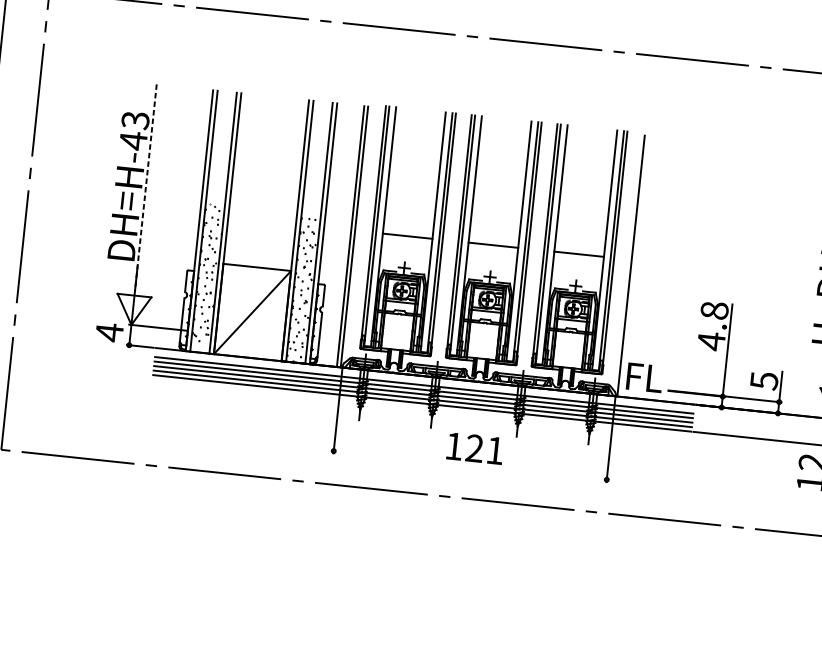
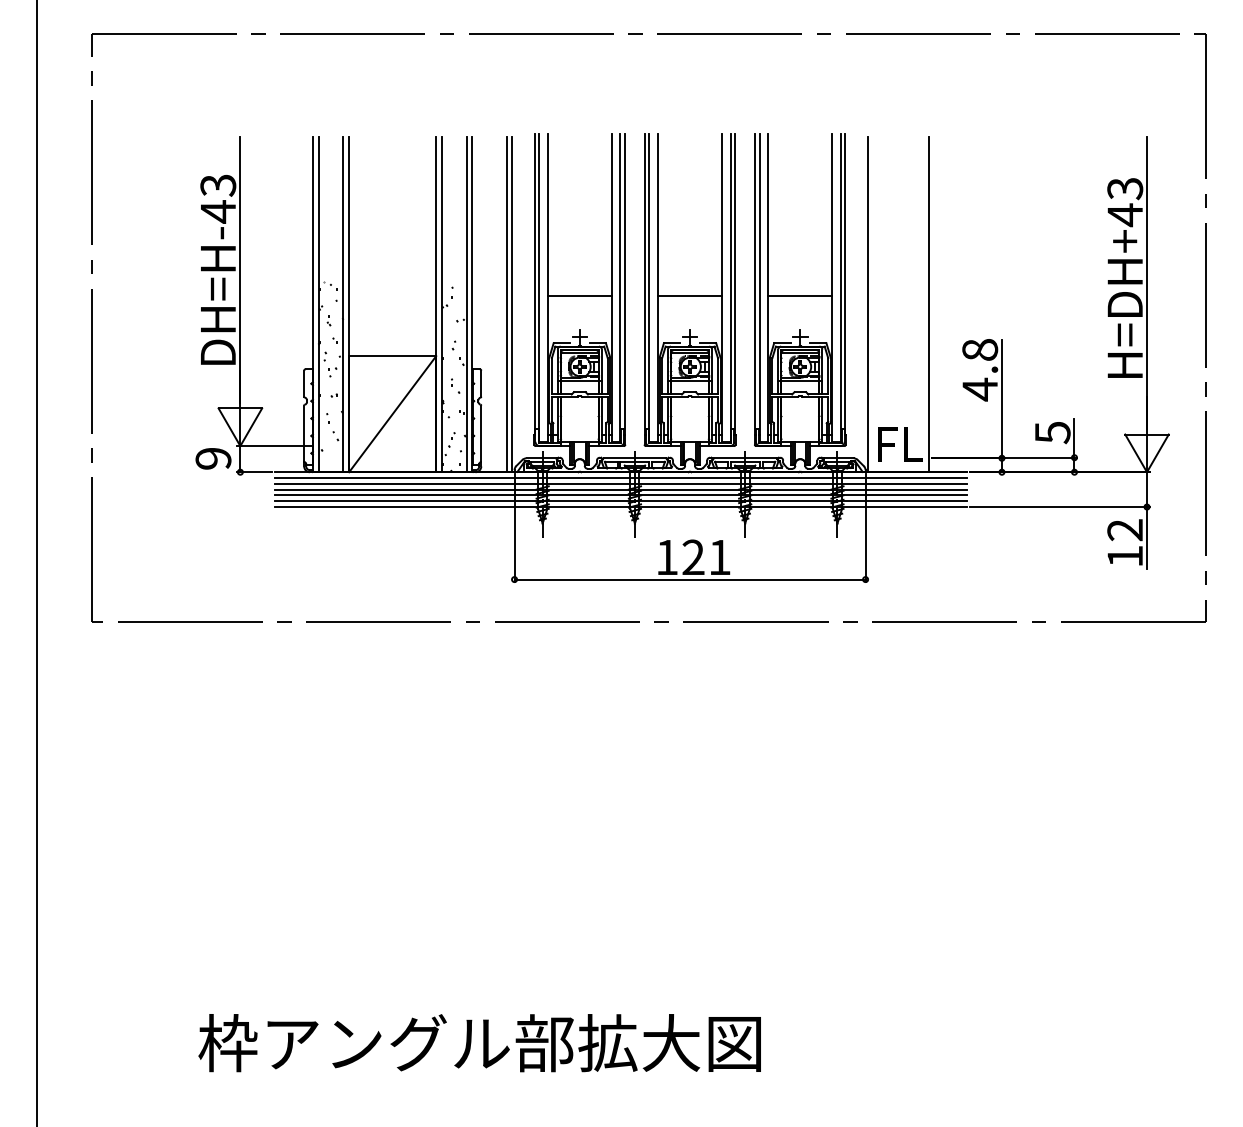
line: (145, 187) -> (240, 269), dashed -> solid
line: (678, 271) -> (929, 304), added
text: (109, 332) -> (213, 458), 4 -> 9
line: (424, 381) -> (620, 478), added
line: (469, 465) -> (689, 579), added

